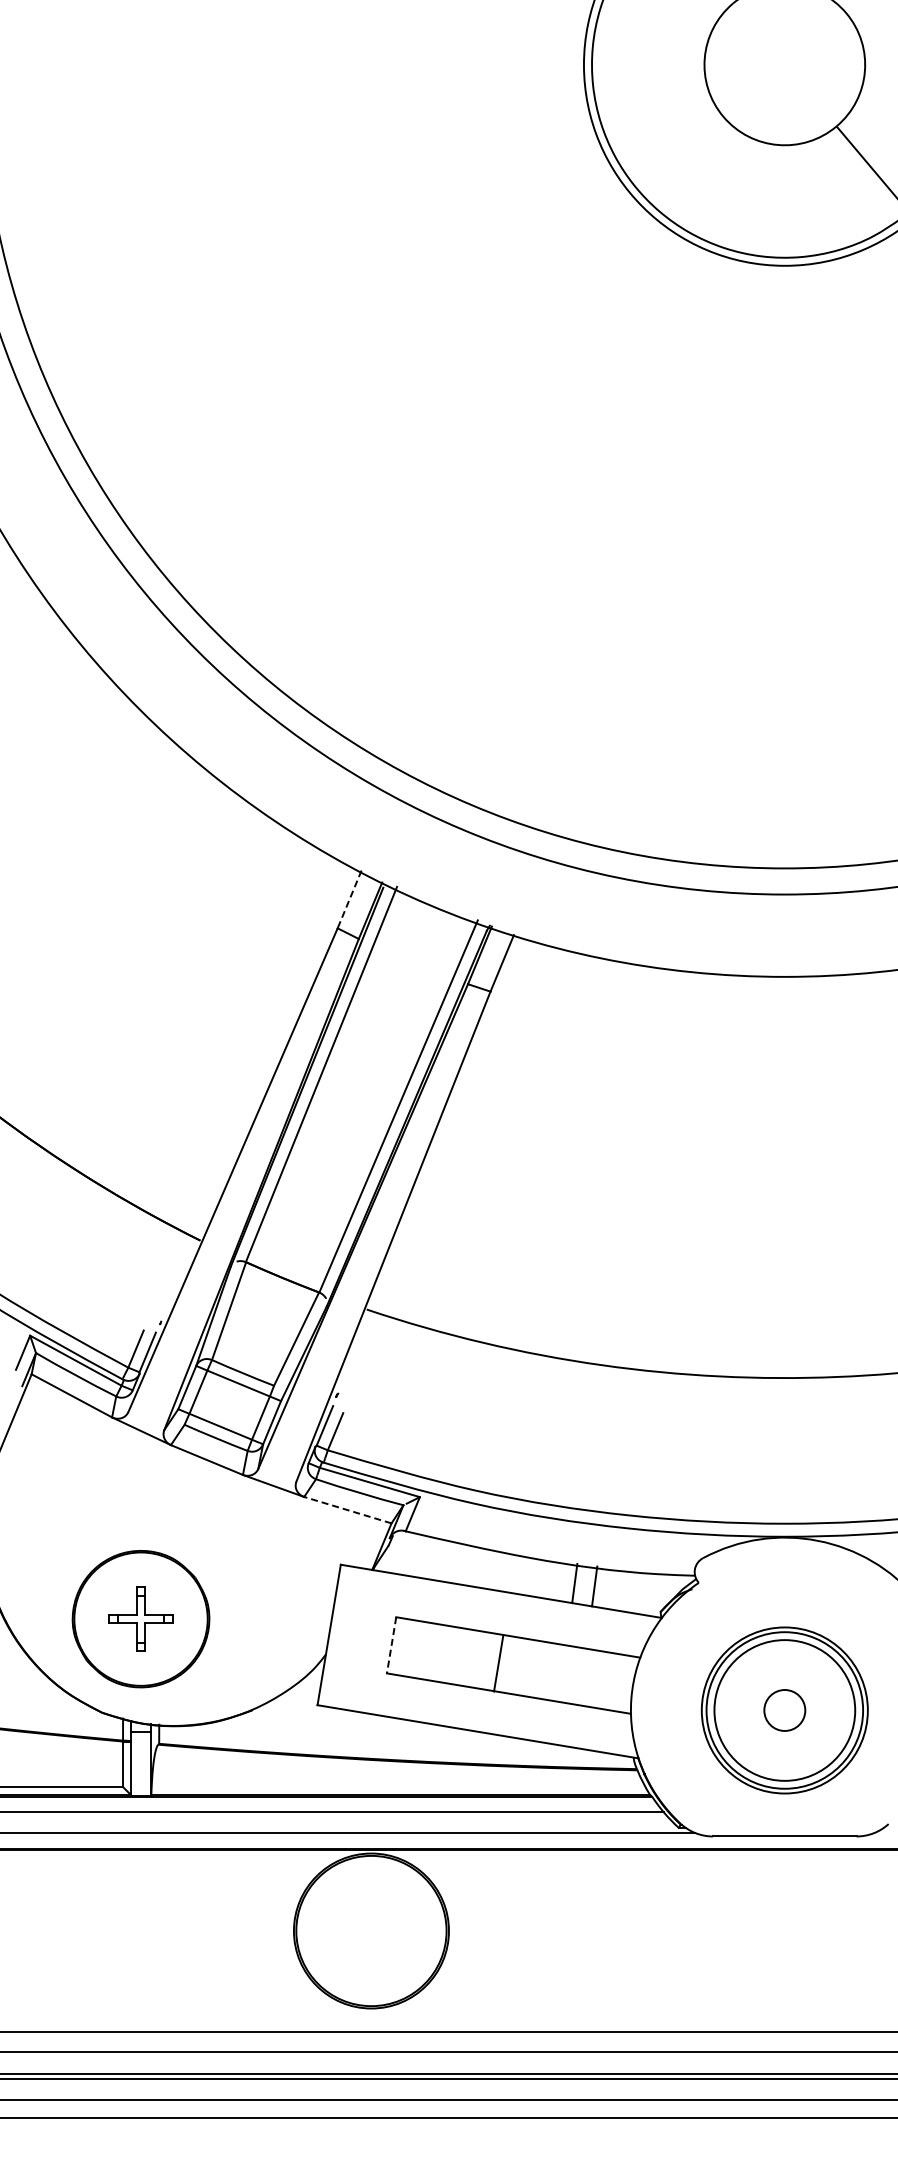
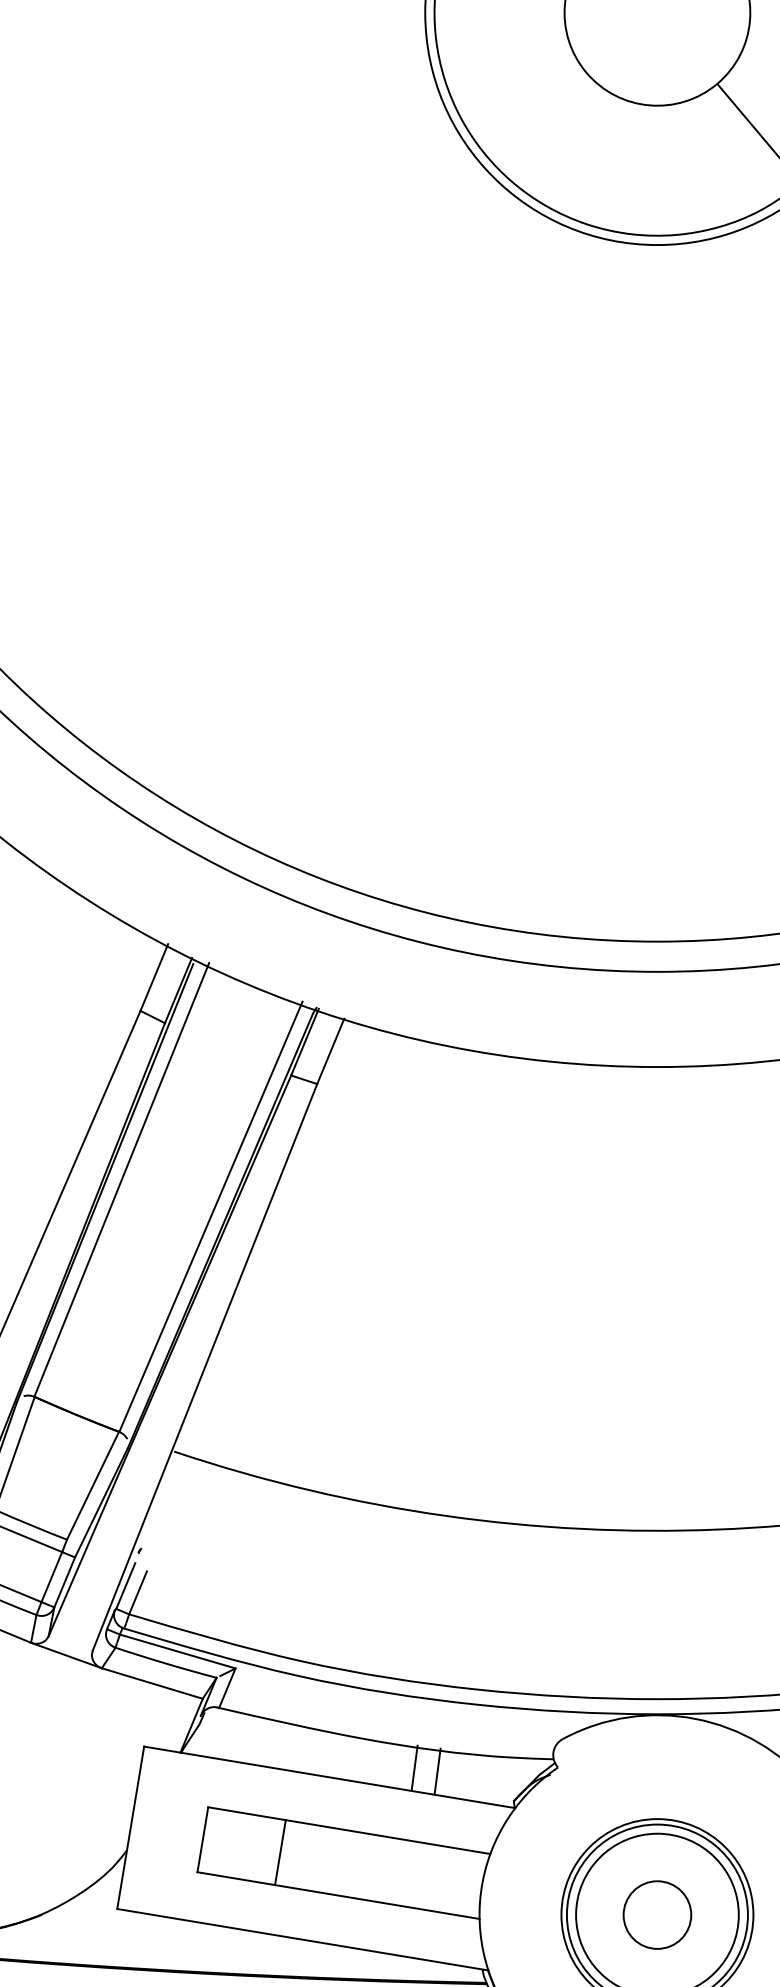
line: (349, 899) -> (154, 977), dashed -> solid
line: (347, 1510) -> (151, 1683), dashed -> solid
line: (391, 1645) -> (202, 1839), dashed -> solid
line: (498, 1663) -> (280, 1852), moved
circle: (784, 1710) -> (657, 1915), size x1.43

